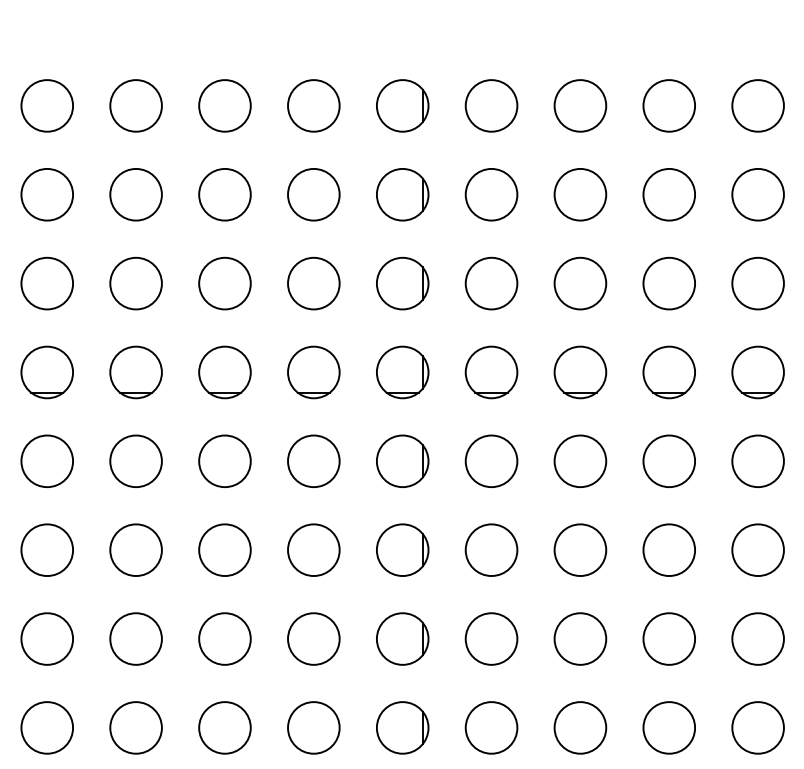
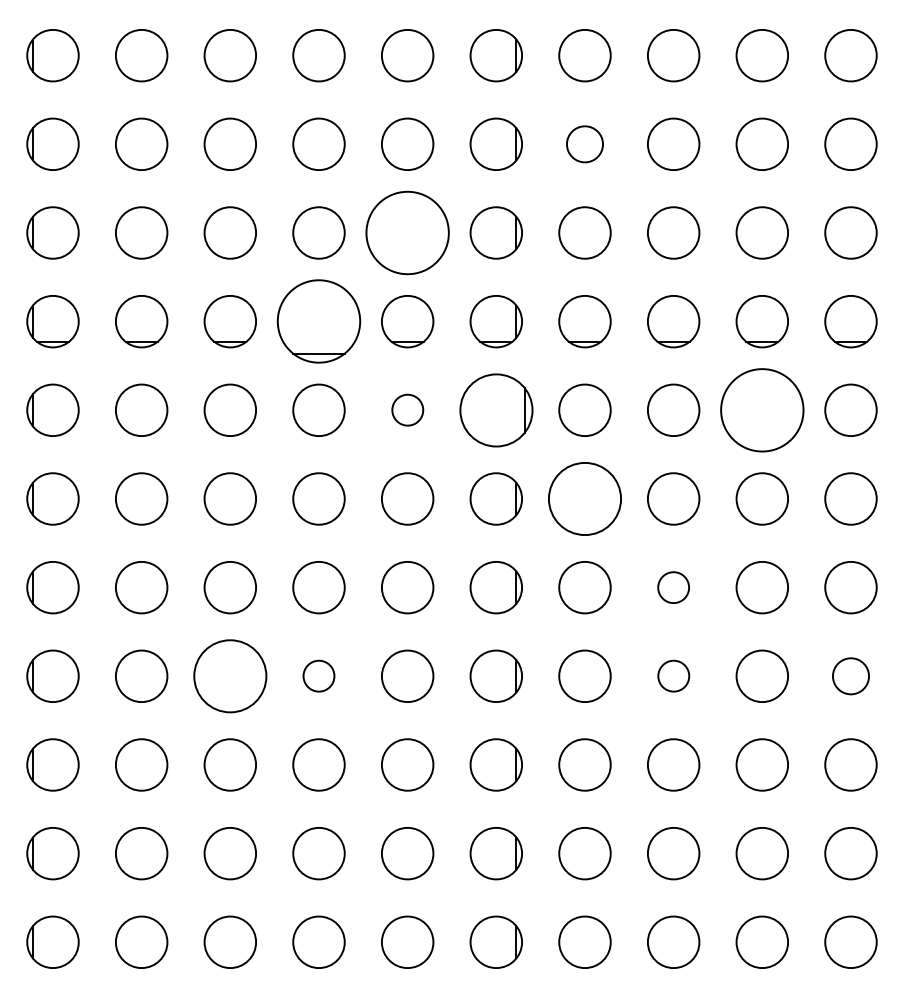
circle: (491, 194) -> (584, 144), size x0.7
circle: (313, 283) -> (407, 232), size x1.6
part: (224, 372) -> (318, 321), size x1.6
circle: (313, 460) -> (407, 409), size x0.6
part: (401, 460) -> (495, 409), size x1.4
circle: (669, 461) -> (762, 410), size x1.6
circle: (491, 549) -> (584, 498), size x1.4
circle: (580, 638) -> (673, 587), size x0.6
circle: (224, 727) -> (318, 675), size x0.6
circle: (580, 727) -> (673, 675), size x0.6
circle: (136, 728) -> (230, 676), size x1.4
circle: (757, 728) -> (850, 676), size x0.7

